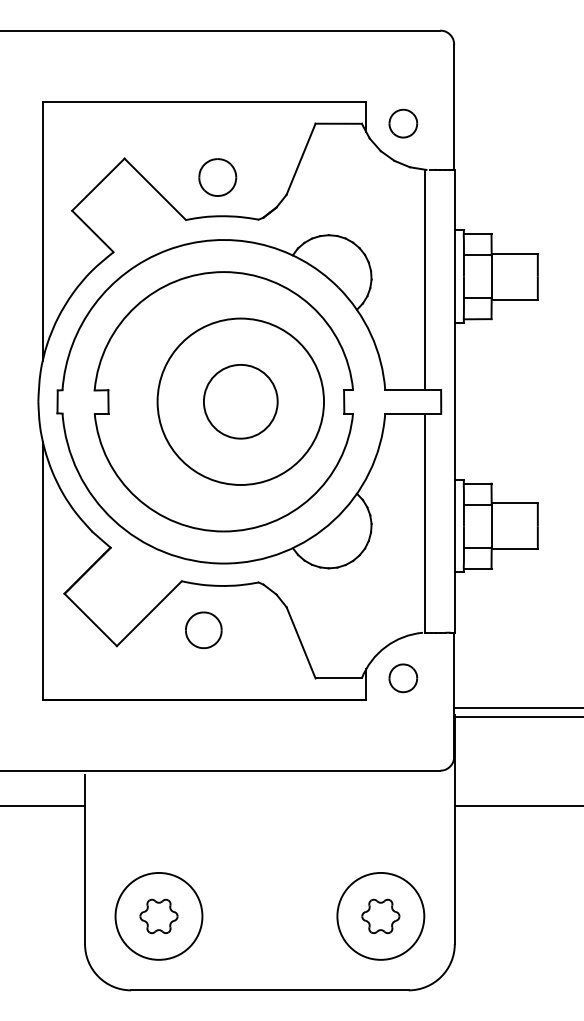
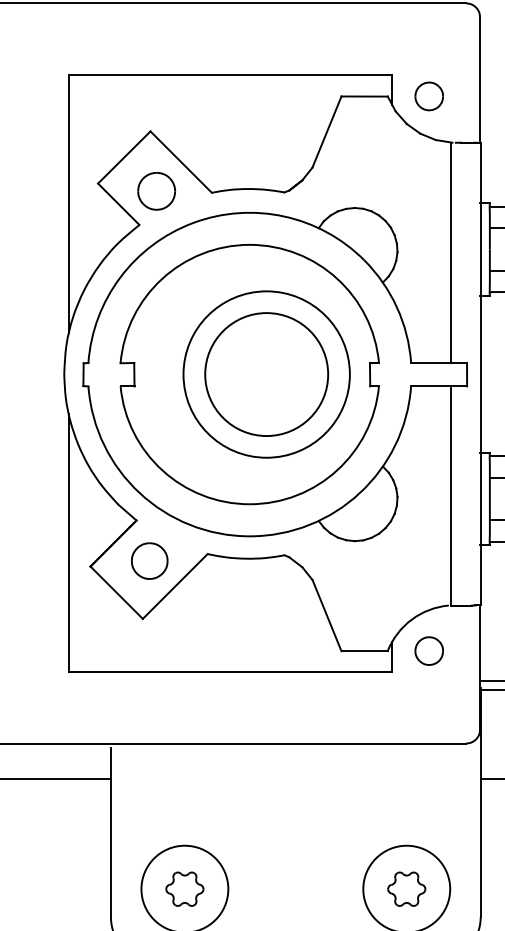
part: (217, 177) -> (156, 191), moved
circle: (240, 401) -> (266, 374), size x1.67
part: (203, 630) -> (149, 561), moved

